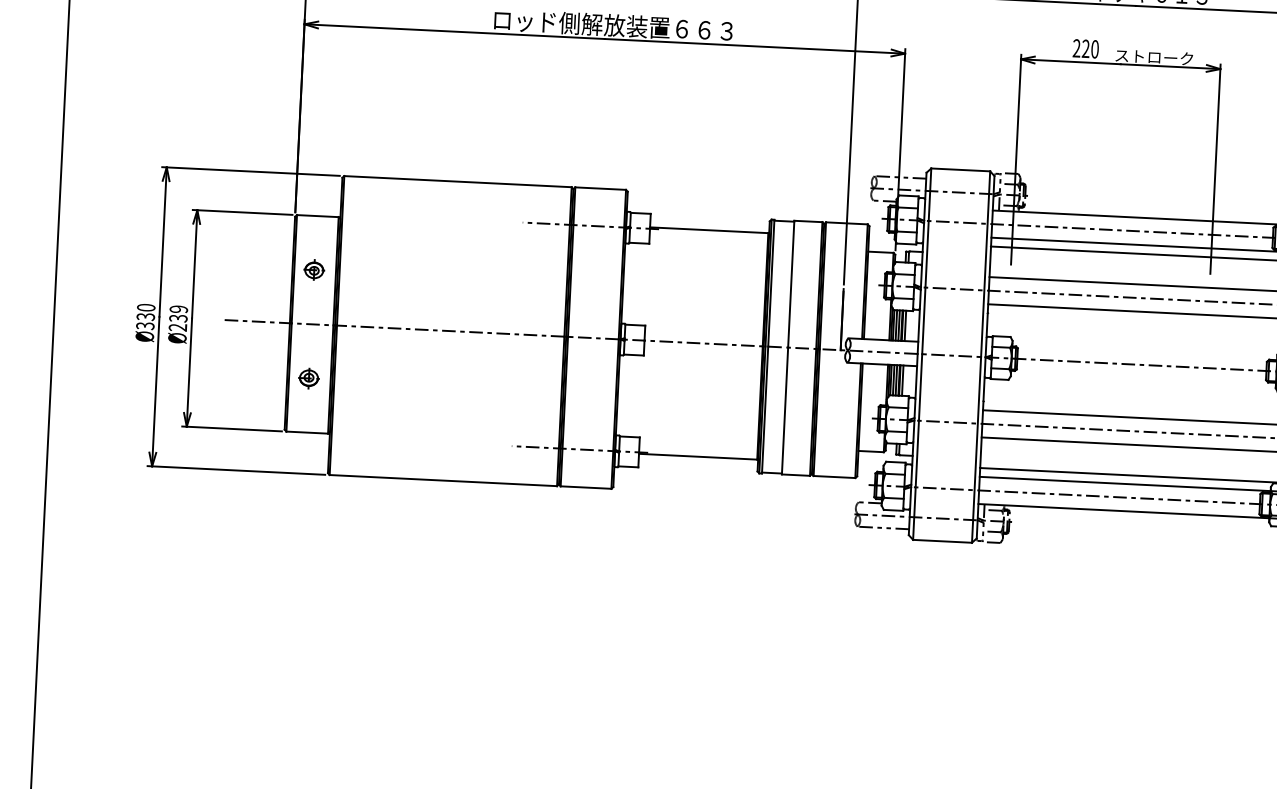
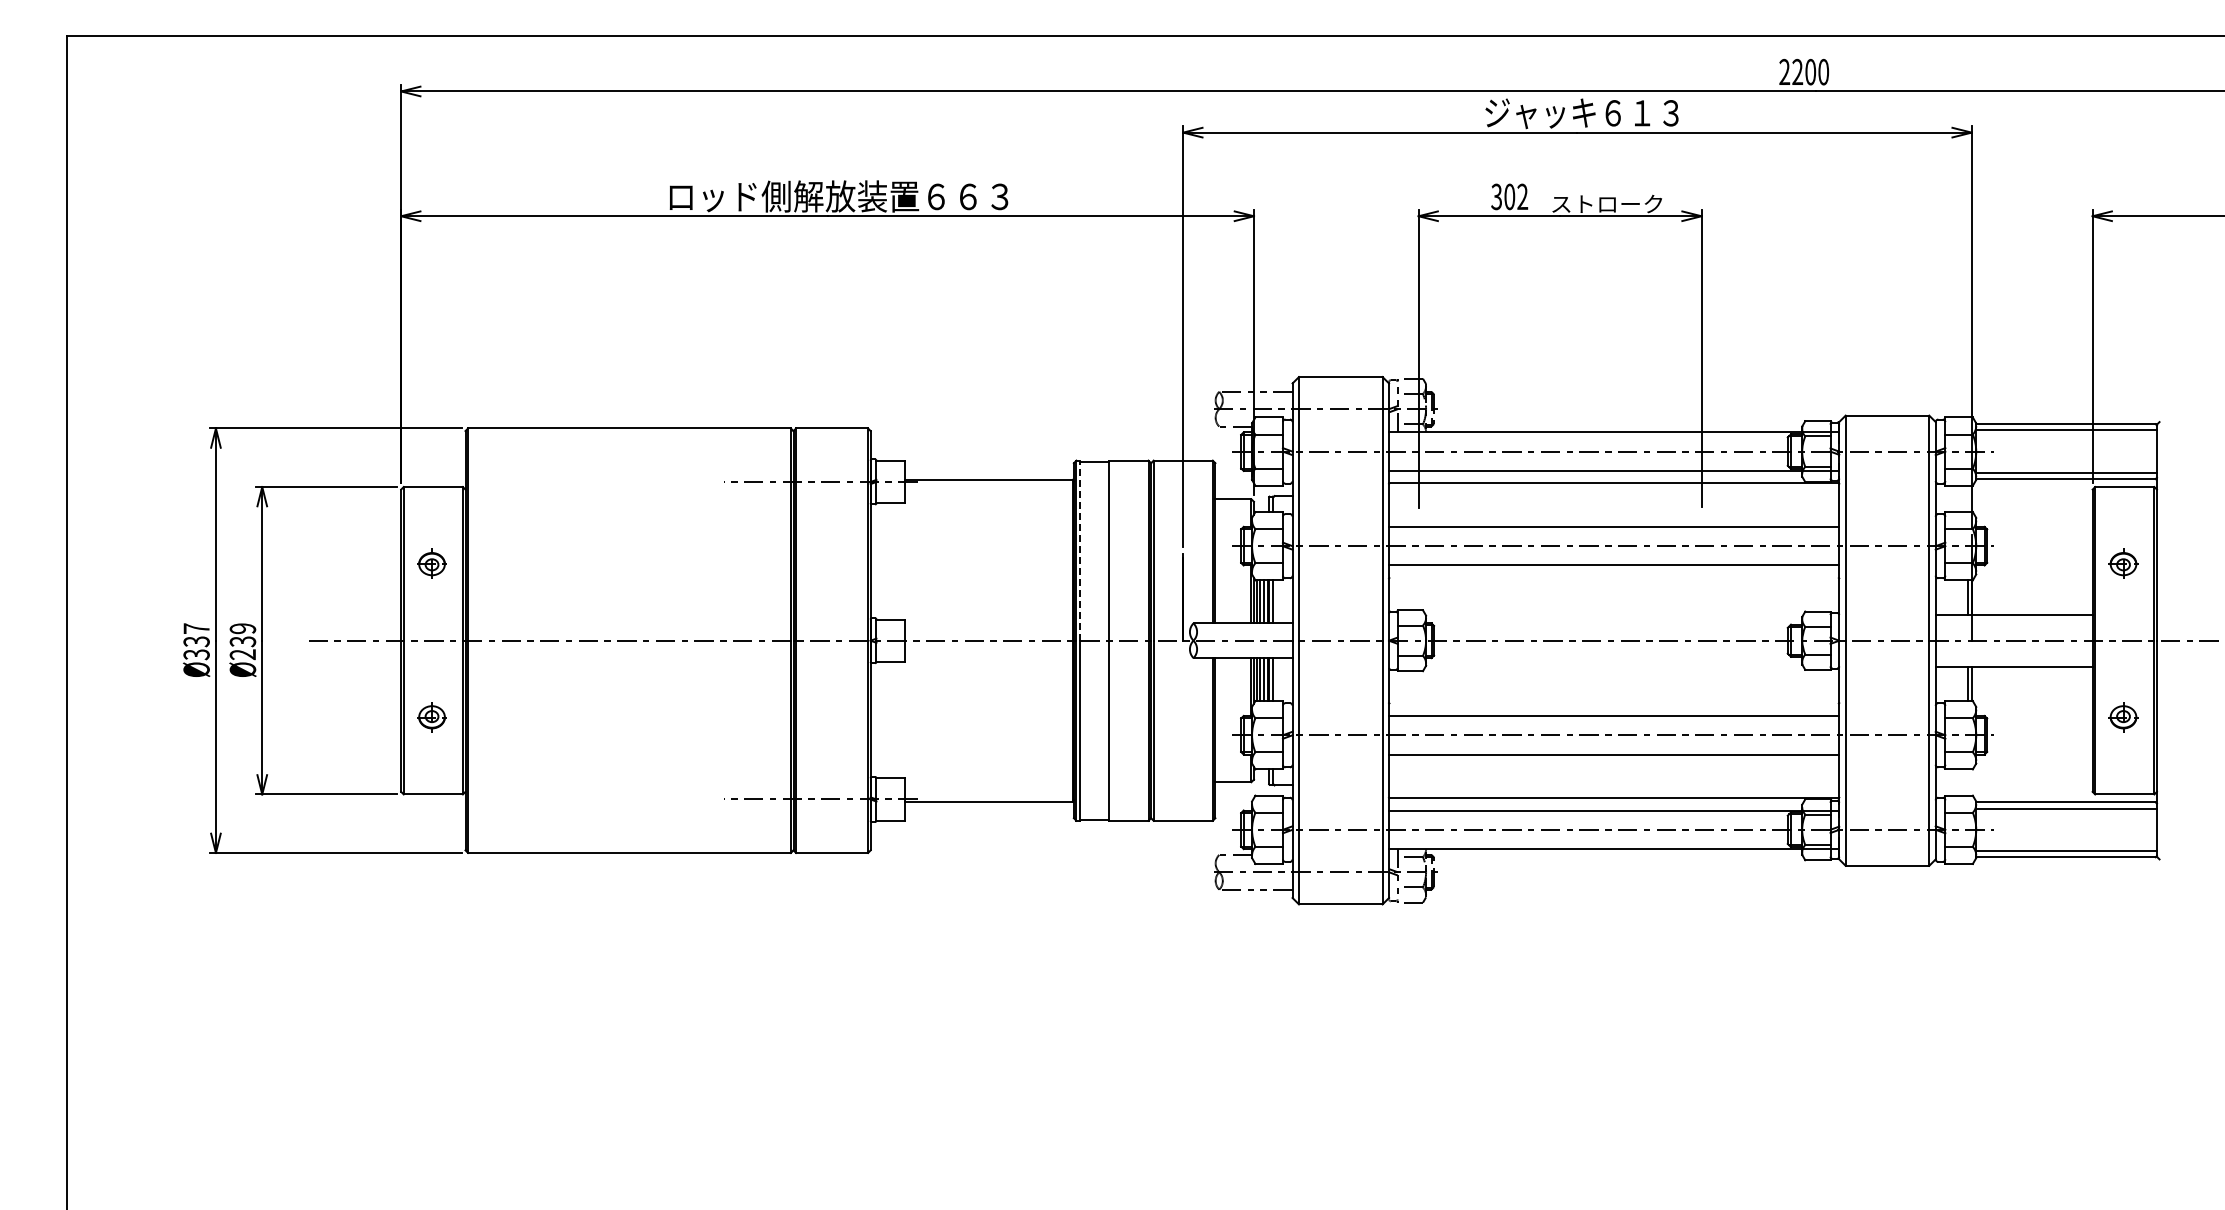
text: (1085, 48) -> (1509, 196), 220 -> 302
line: (771, 283) -> (1080, 550), solid -> dashed
text: (146, 307) -> (196, 628), Ø330 -> Ø337

